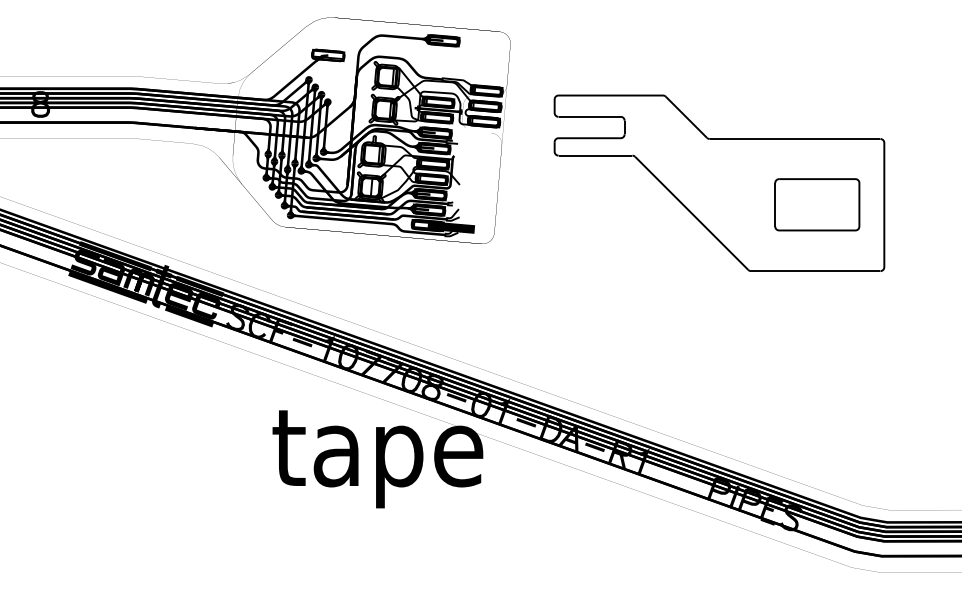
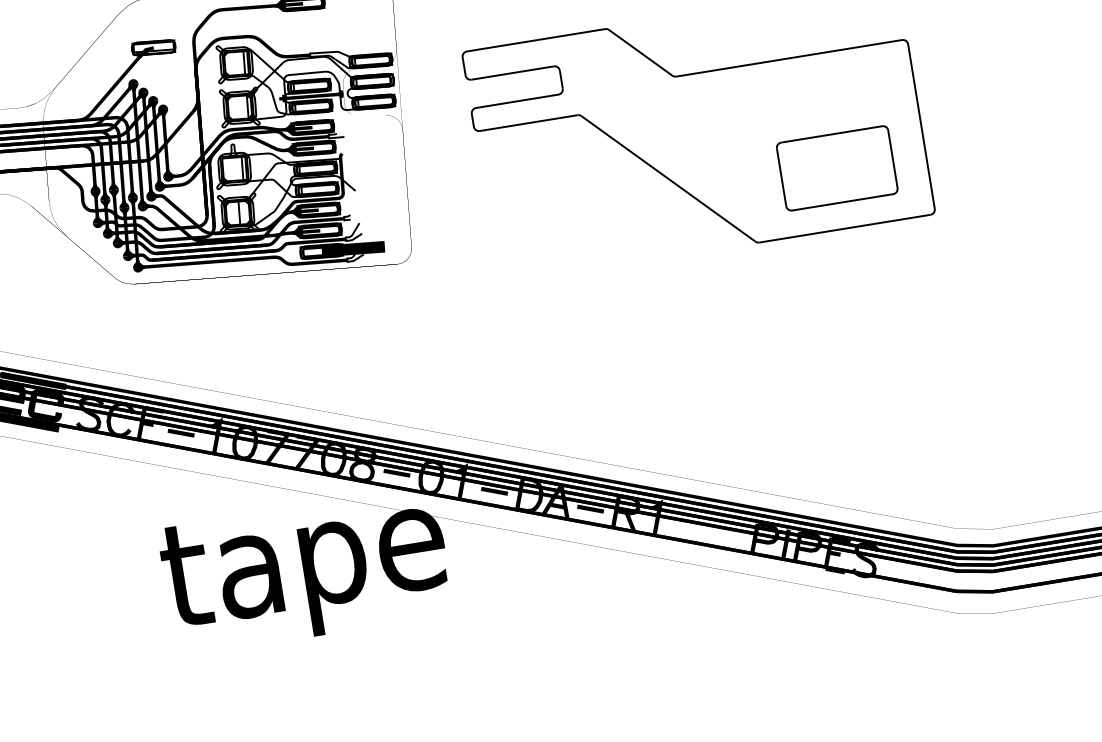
part: (817, 204) -> (837, 167), moved

